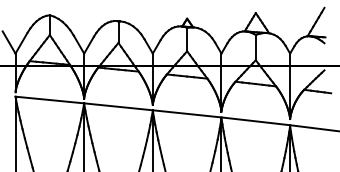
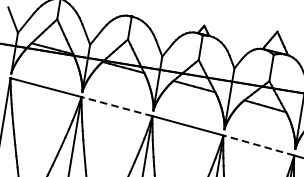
line: (118, 106) -> (117, 106), solid -> dashed
line: (255, 121) -> (258, 145), solid -> dashed

